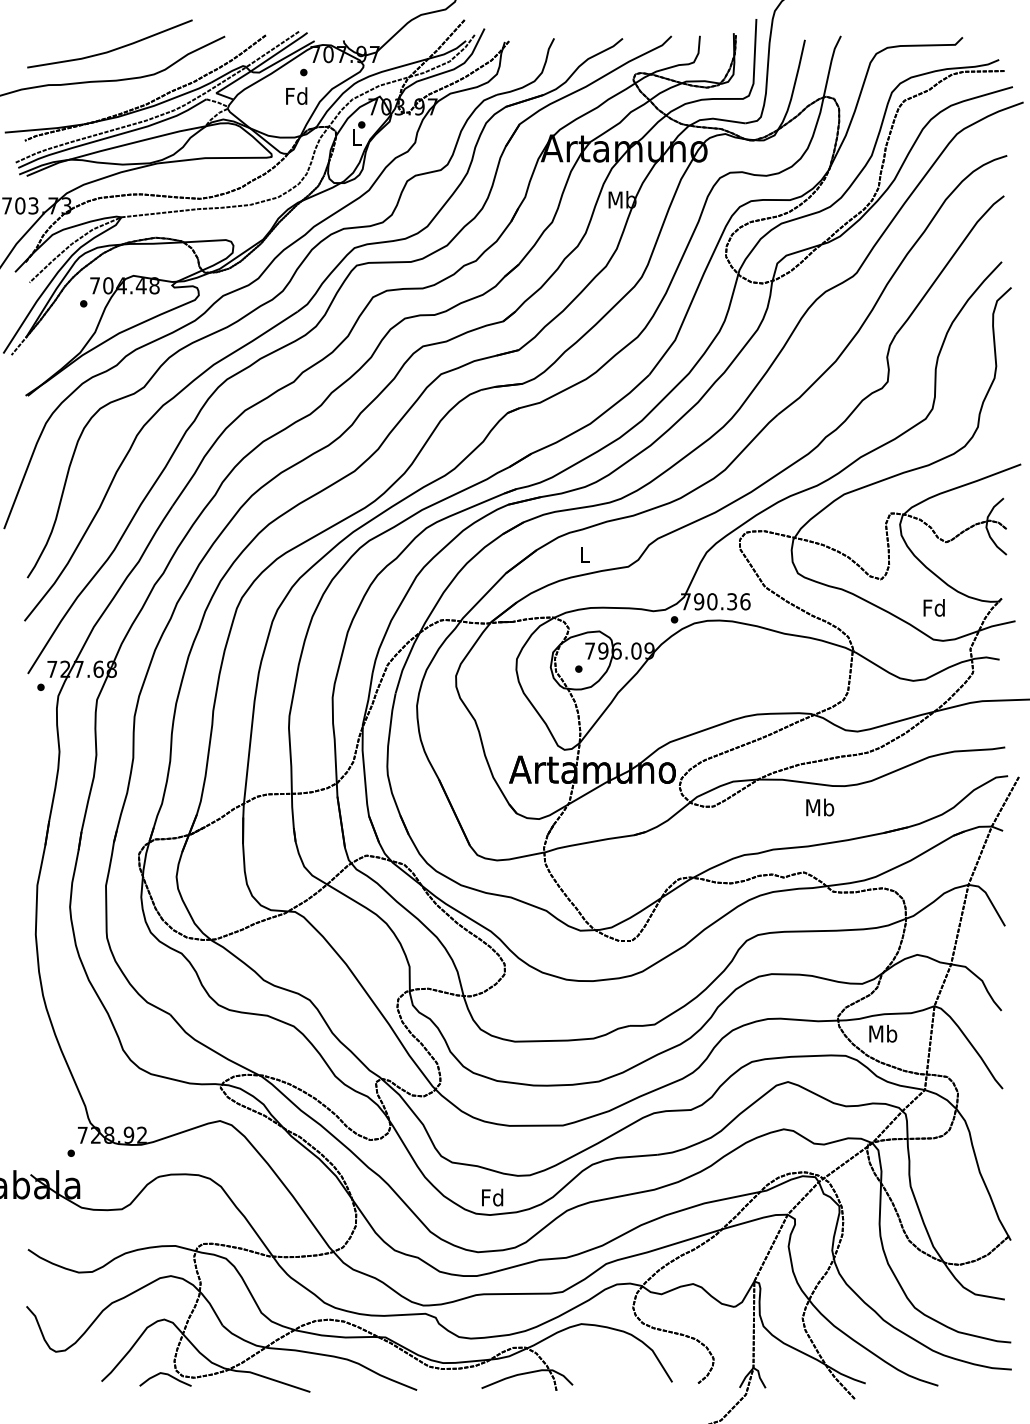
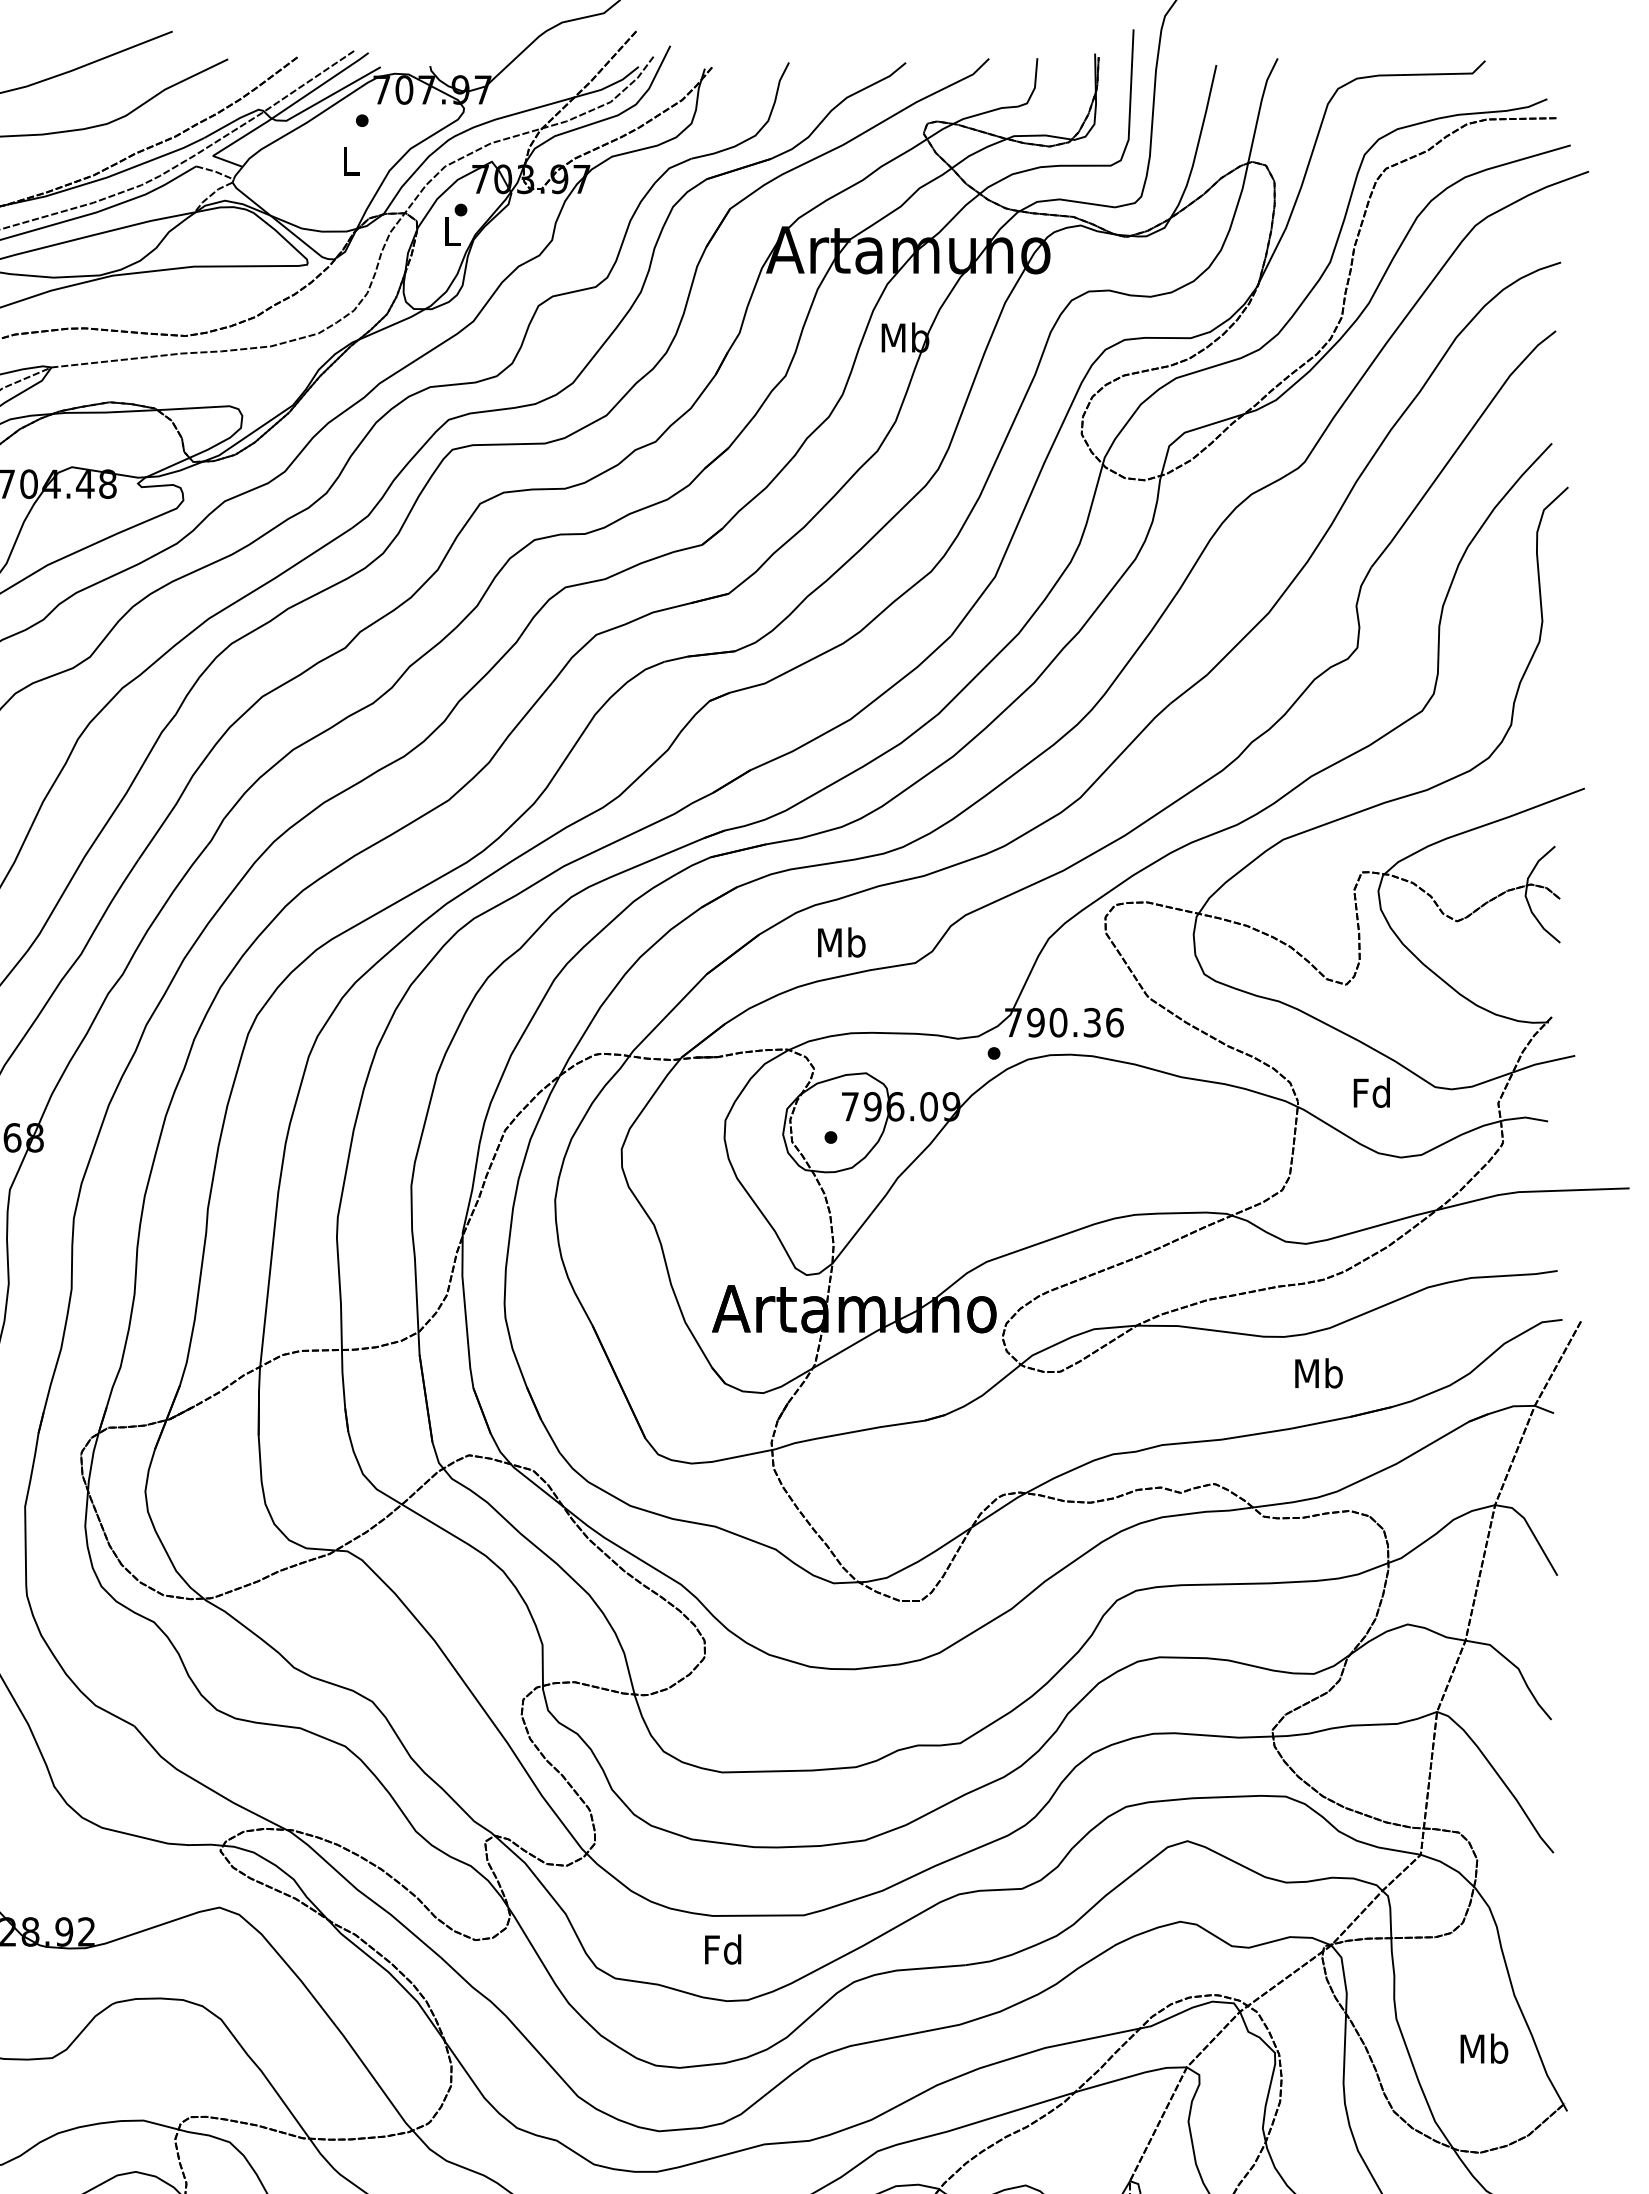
text: (296, 95) -> (349, 159), Fd -> L
text: (585, 554) -> (842, 942), L -> Mb
text: (933, 607) -> (1370, 1092), moved
text: (820, 807) -> (1319, 1373), moved
text: (883, 1033) -> (1484, 2048), moved
text: (492, 1197) -> (723, 1949), moved

